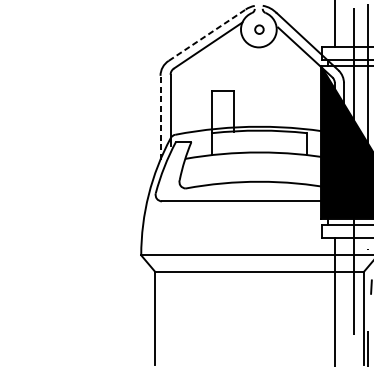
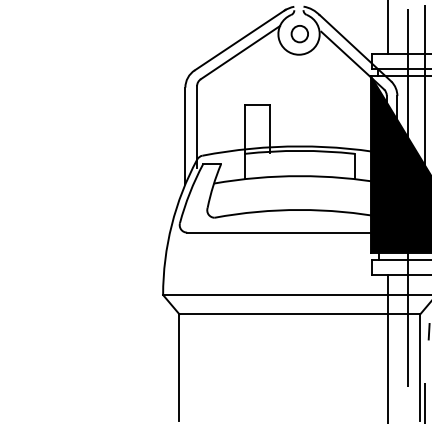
circle: (259, 29) -> (299, 34), size x1.67
line: (208, 35) -> (240, 40), dashed -> solid
line: (160, 117) -> (185, 135), dashed -> solid

